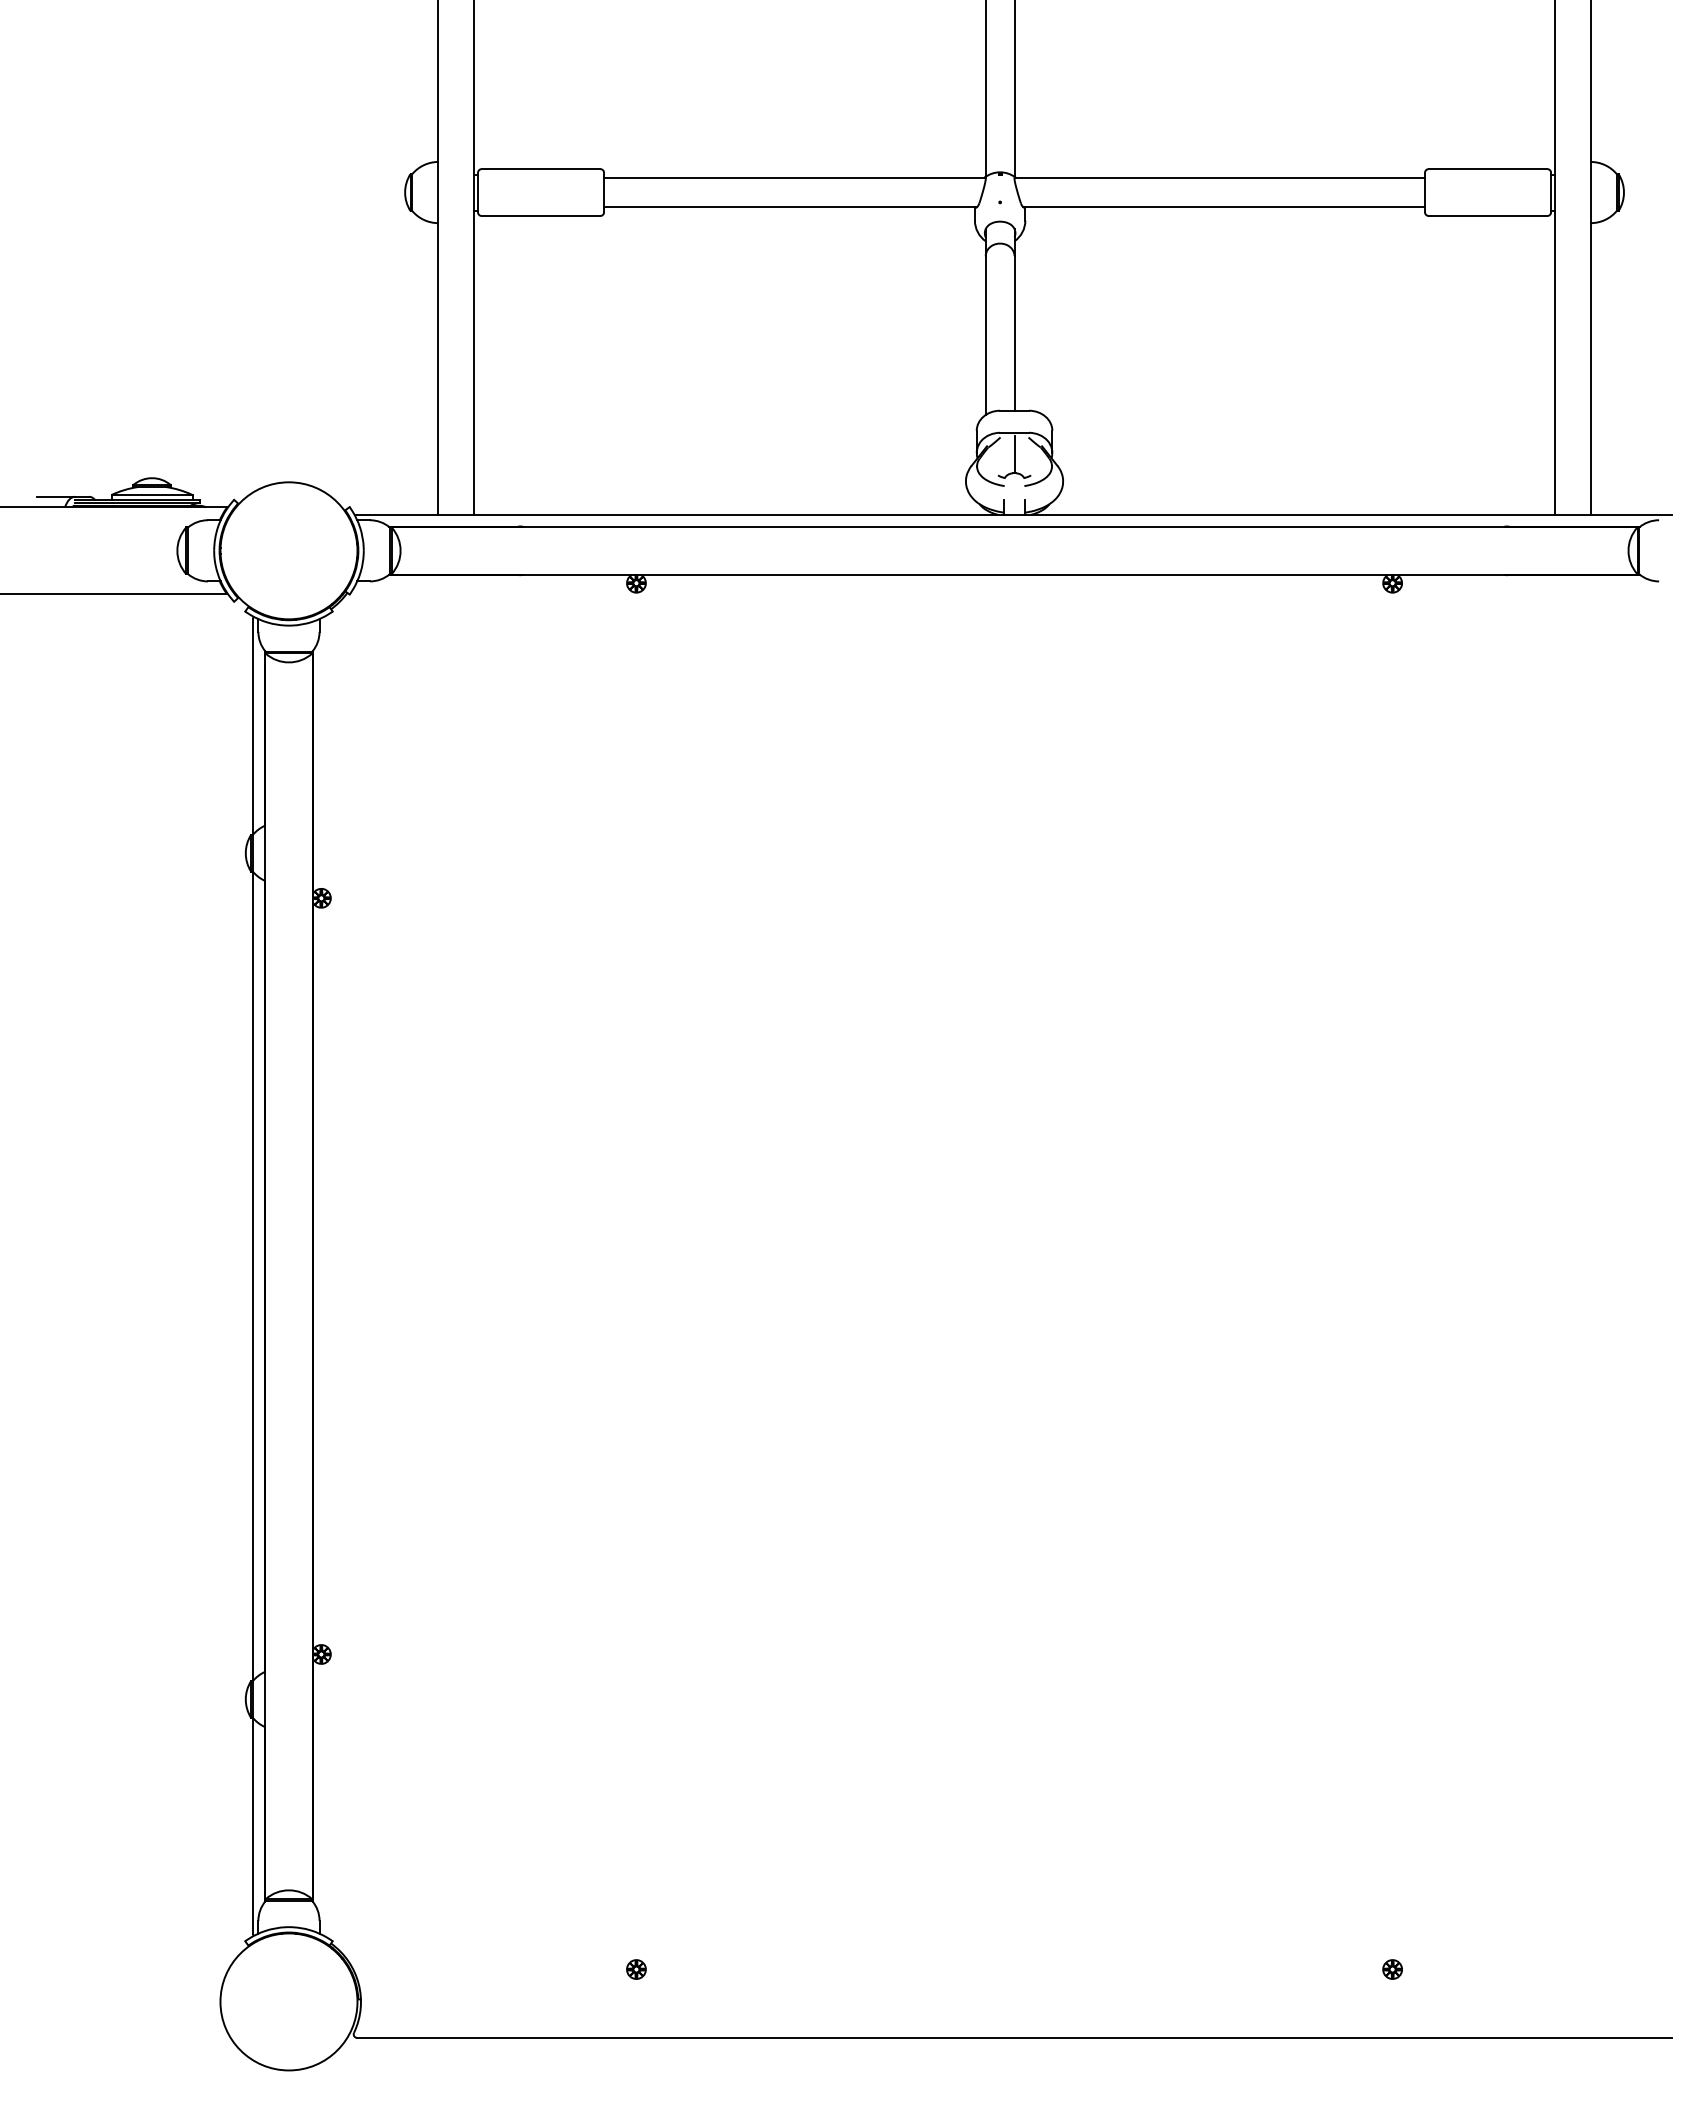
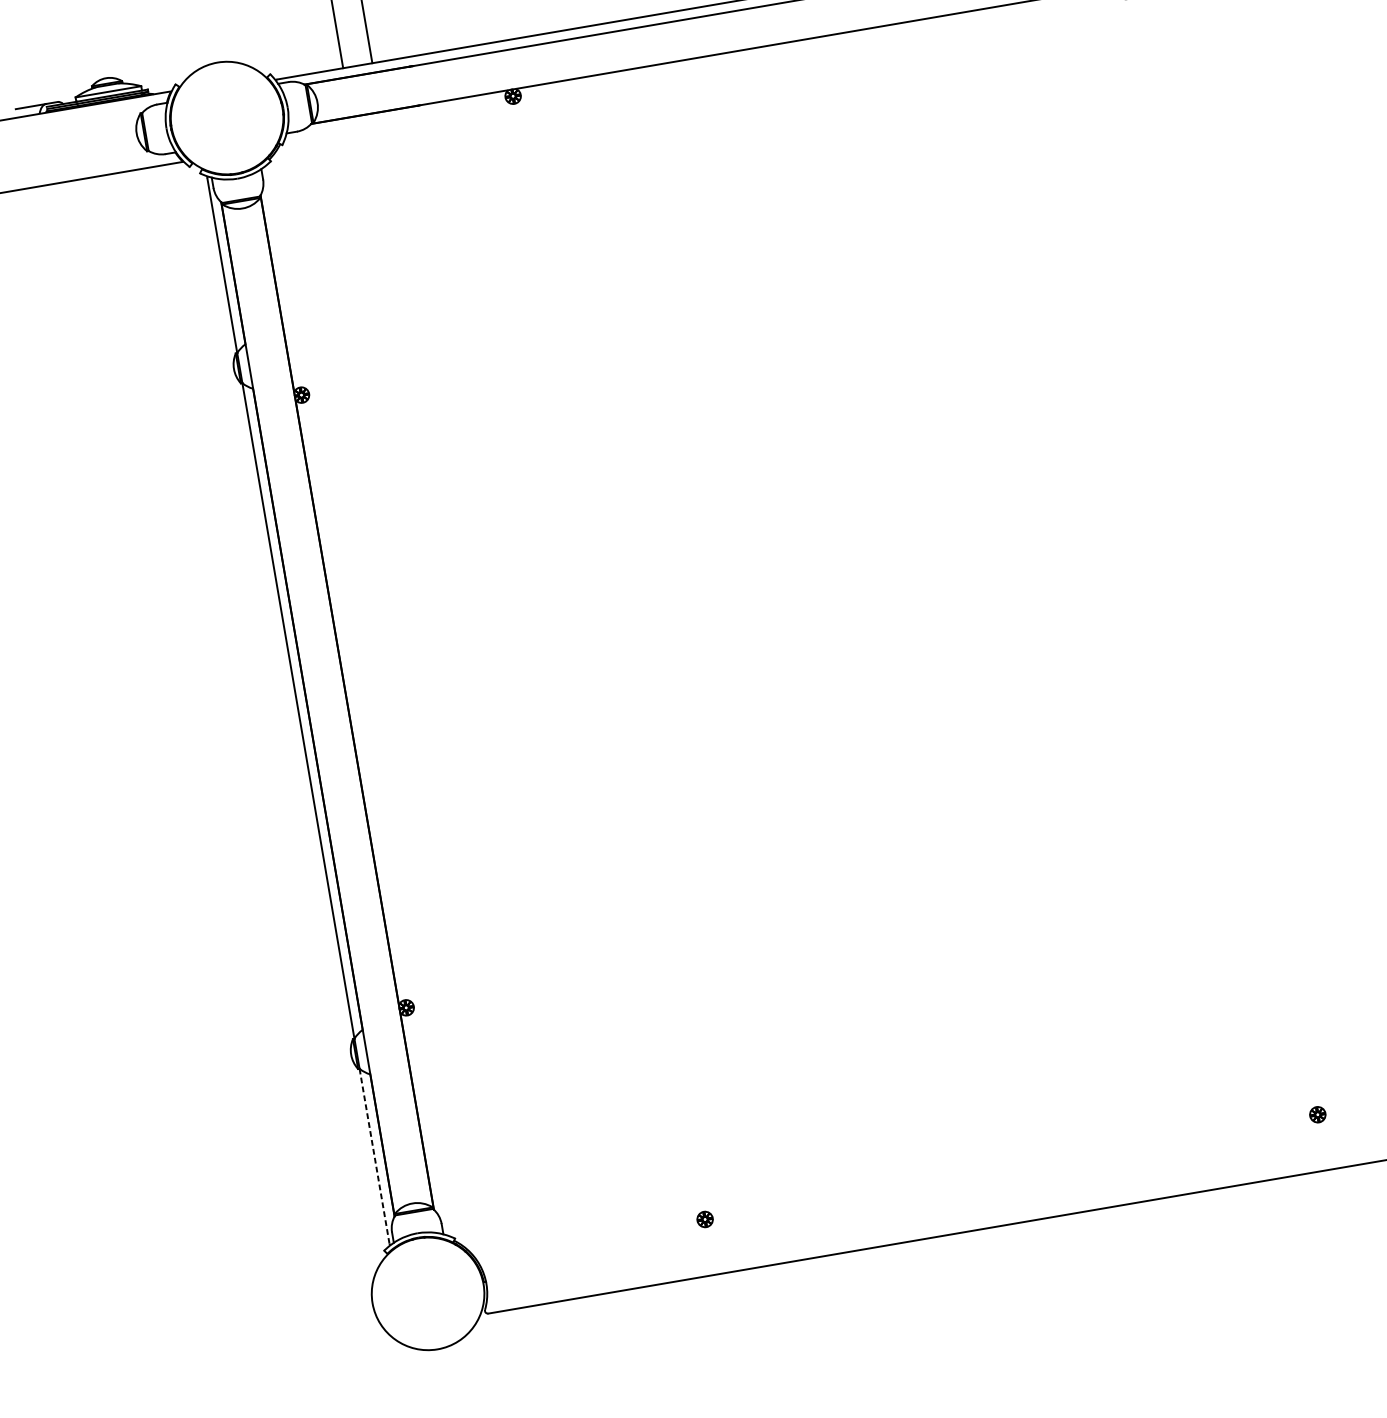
line: (252, 1825) -> (374, 1155), solid -> dashed

